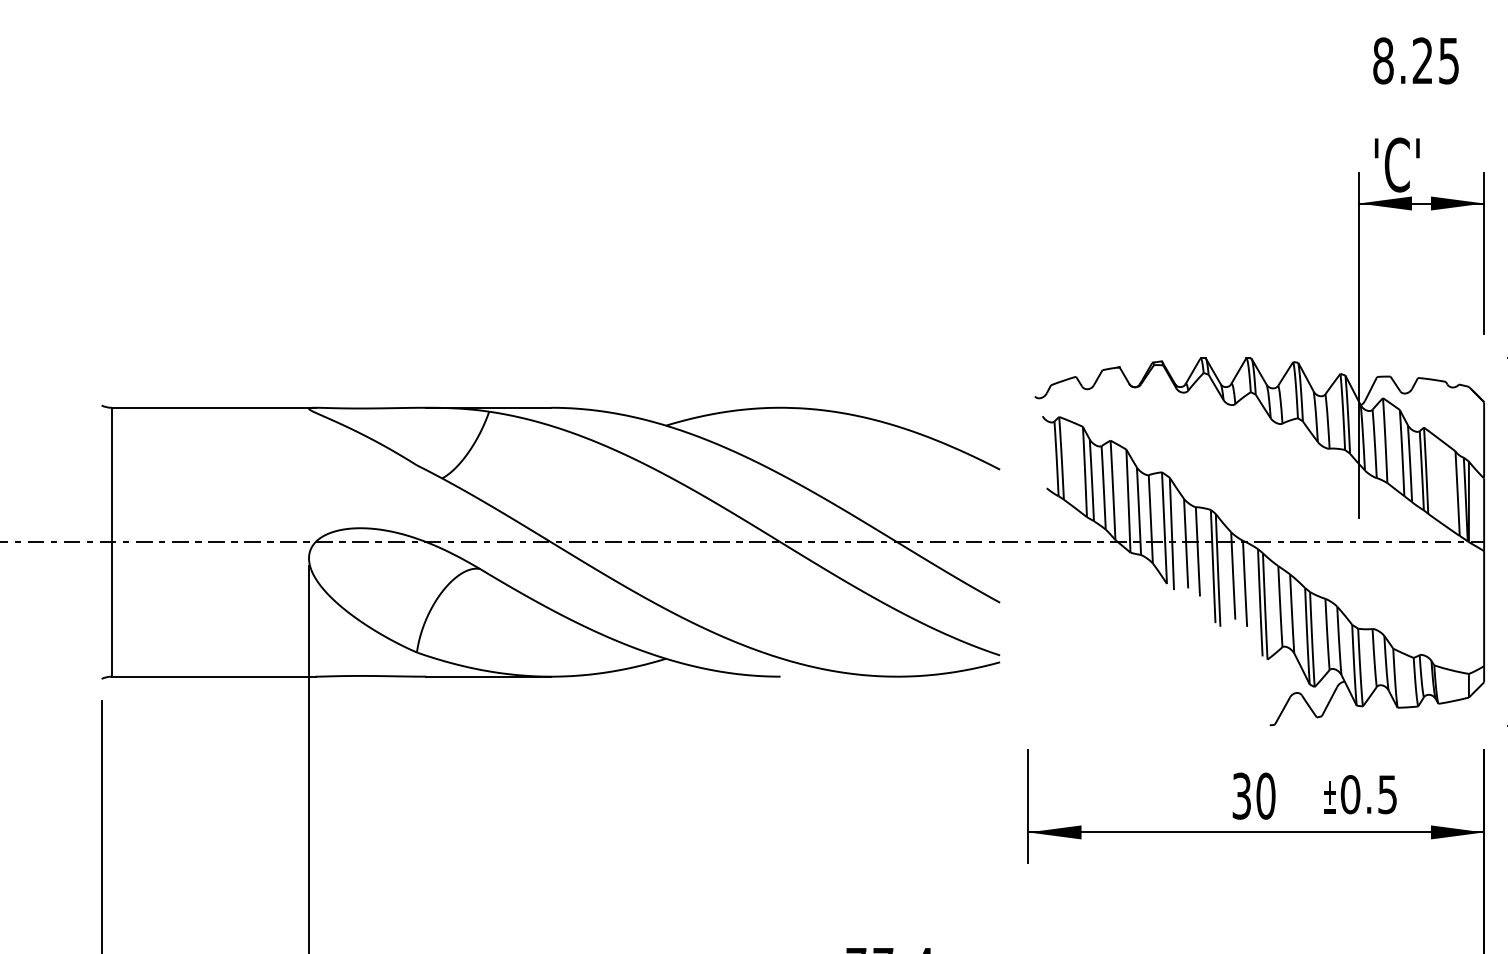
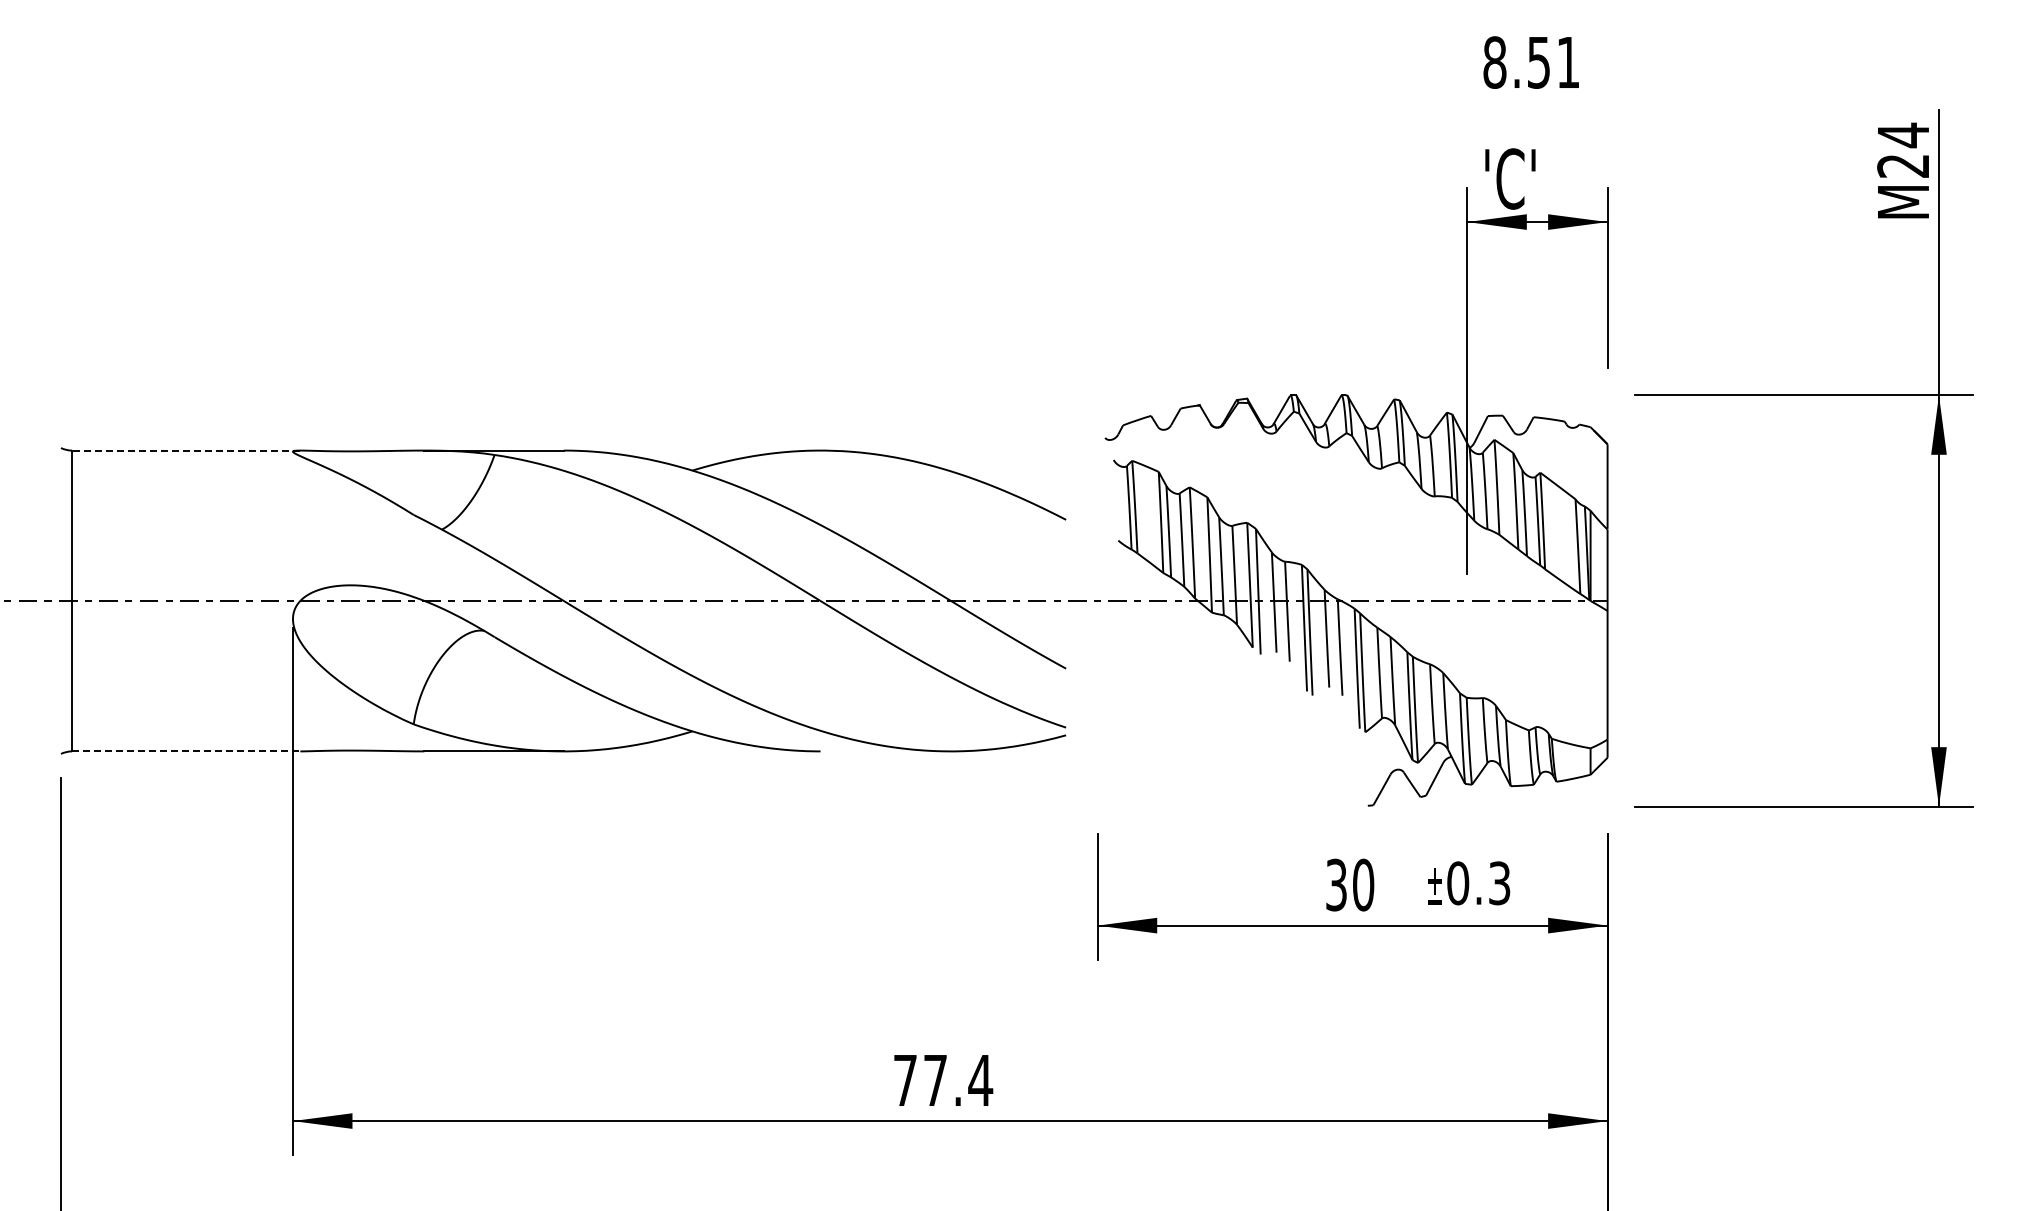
text: (1435, 60) -> (1553, 62), 8.25 -> 8.51
line: (212, 407) -> (185, 450), solid -> dashed
line: (213, 676) -> (186, 751), solid -> dashed
text: (1387, 793) -> (1499, 882), 0.5 -> 0.3

